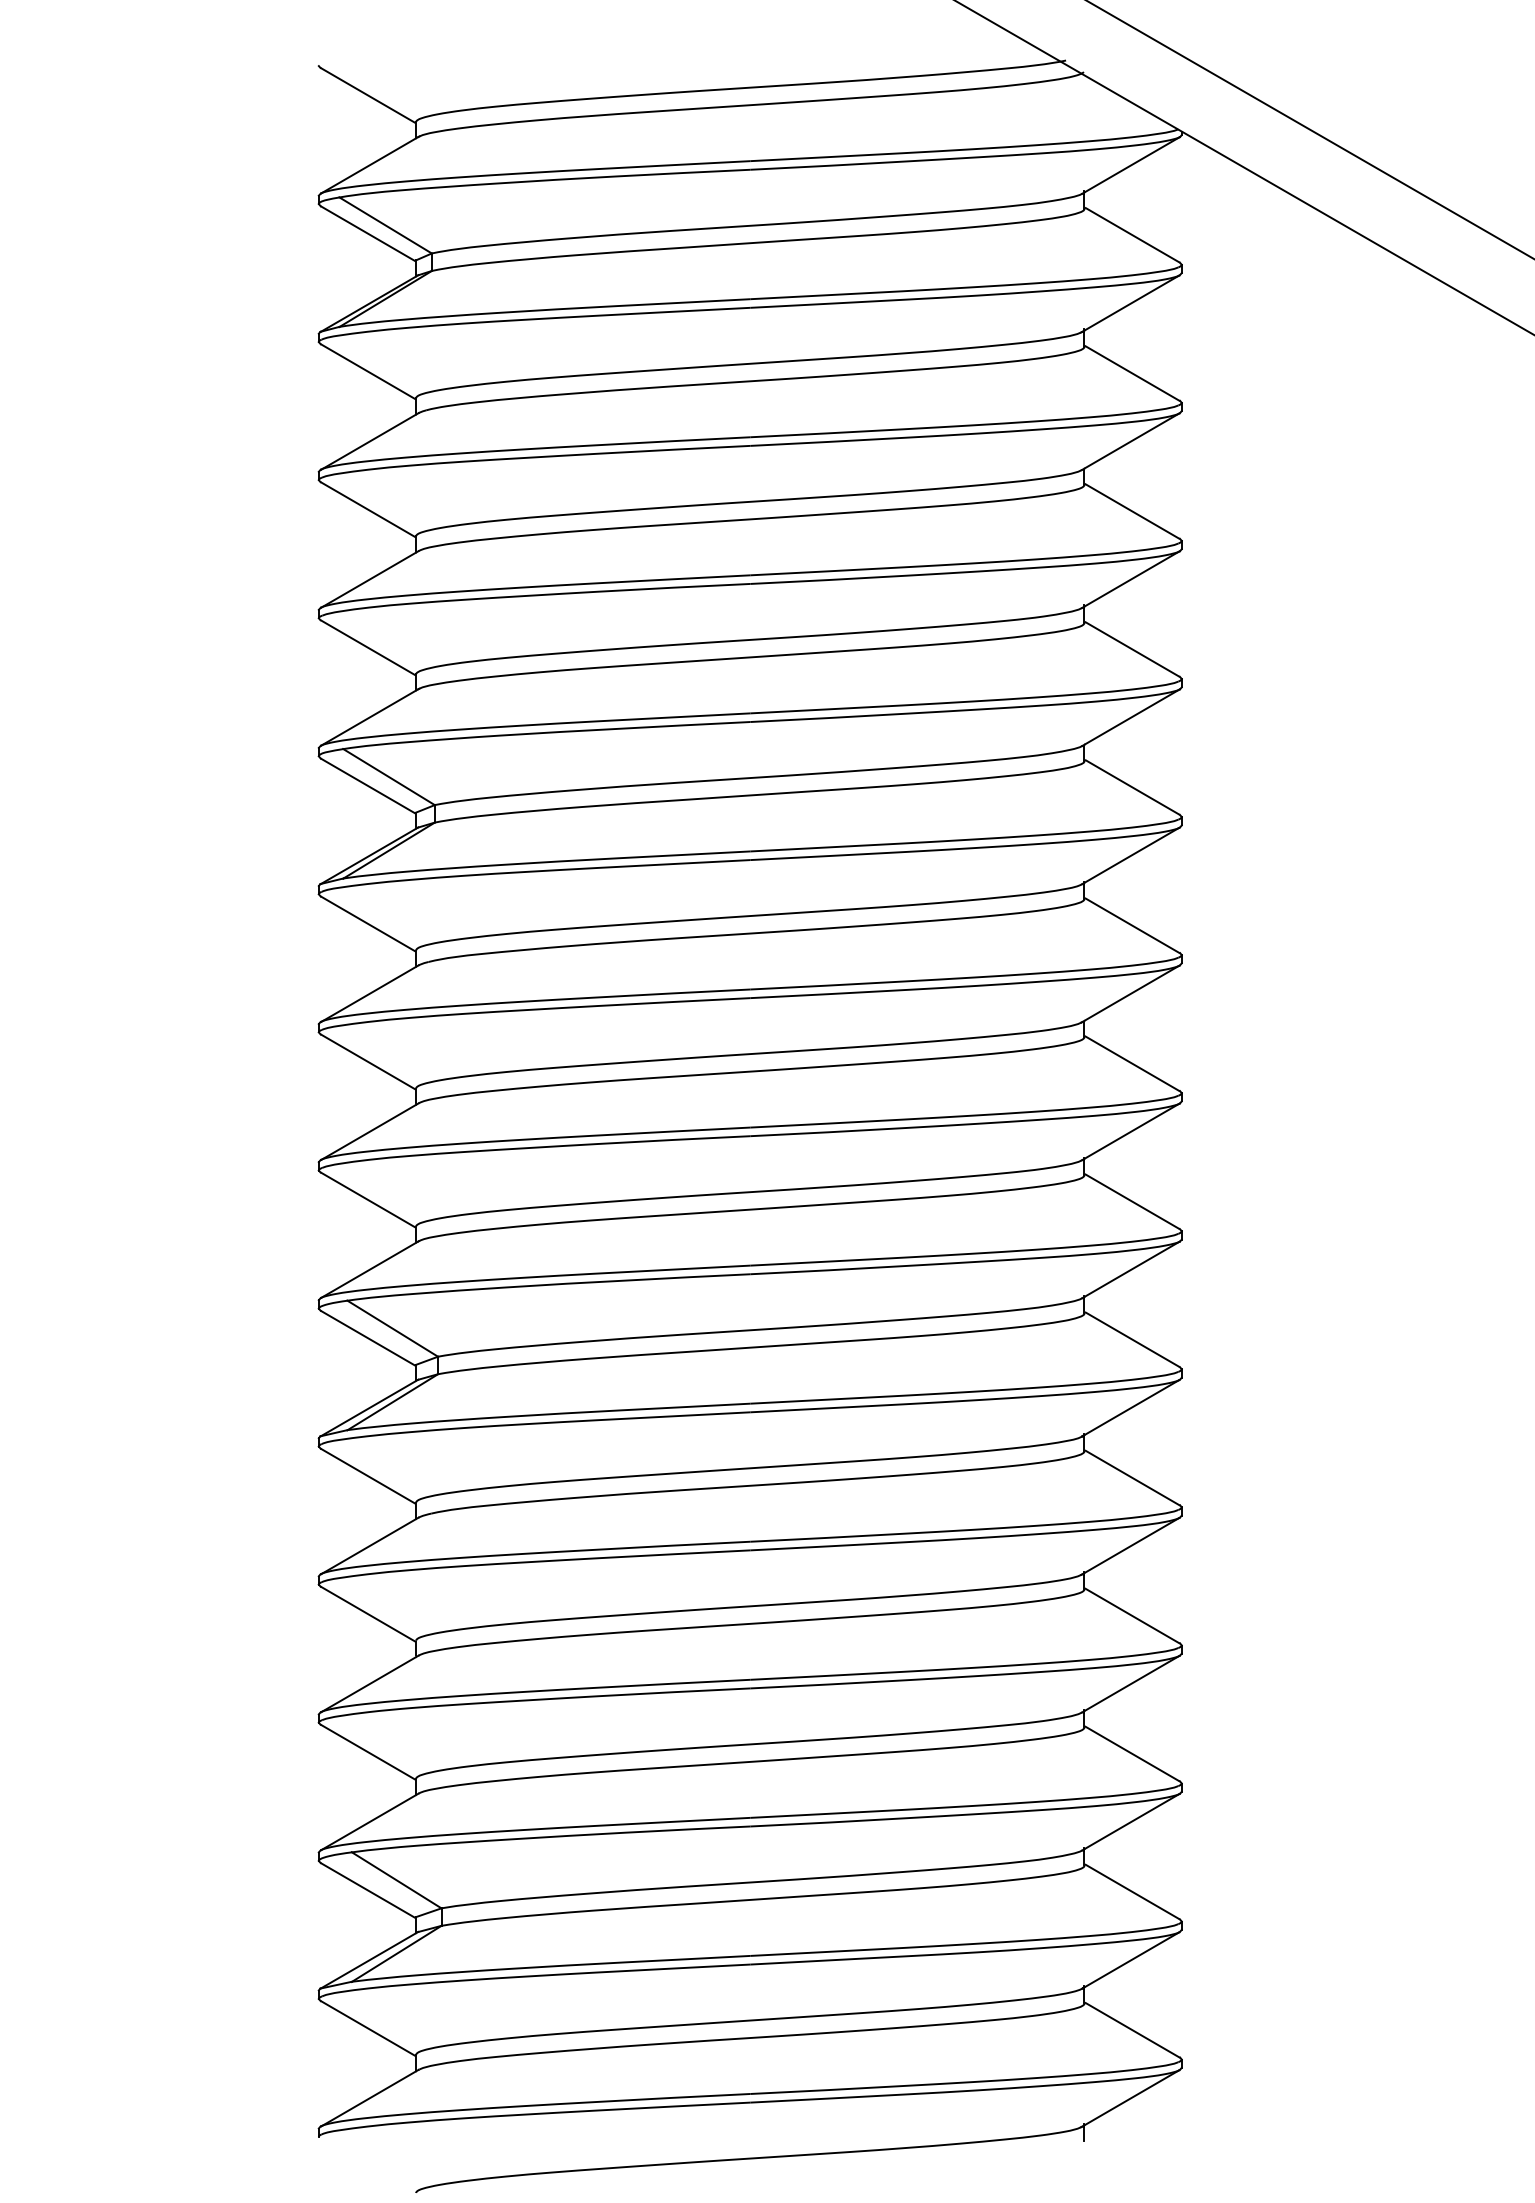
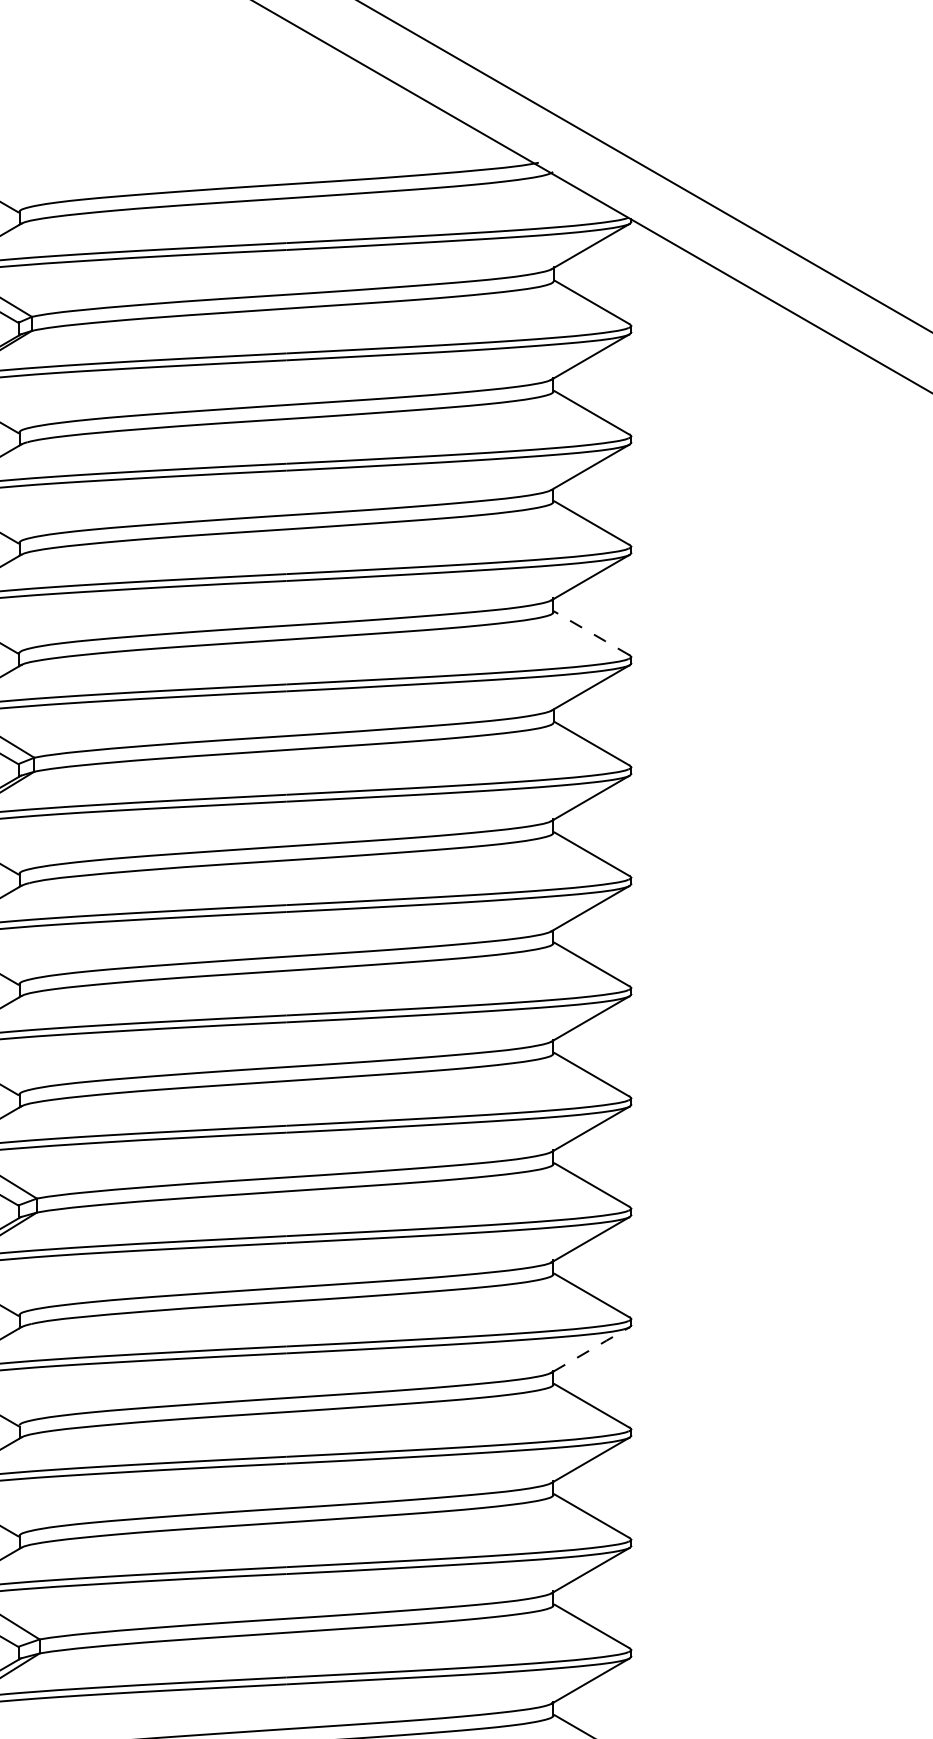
line: (1131, 649) -> (591, 633), solid -> dashed
line: (1131, 1545) -> (591, 1349), solid -> dashed

